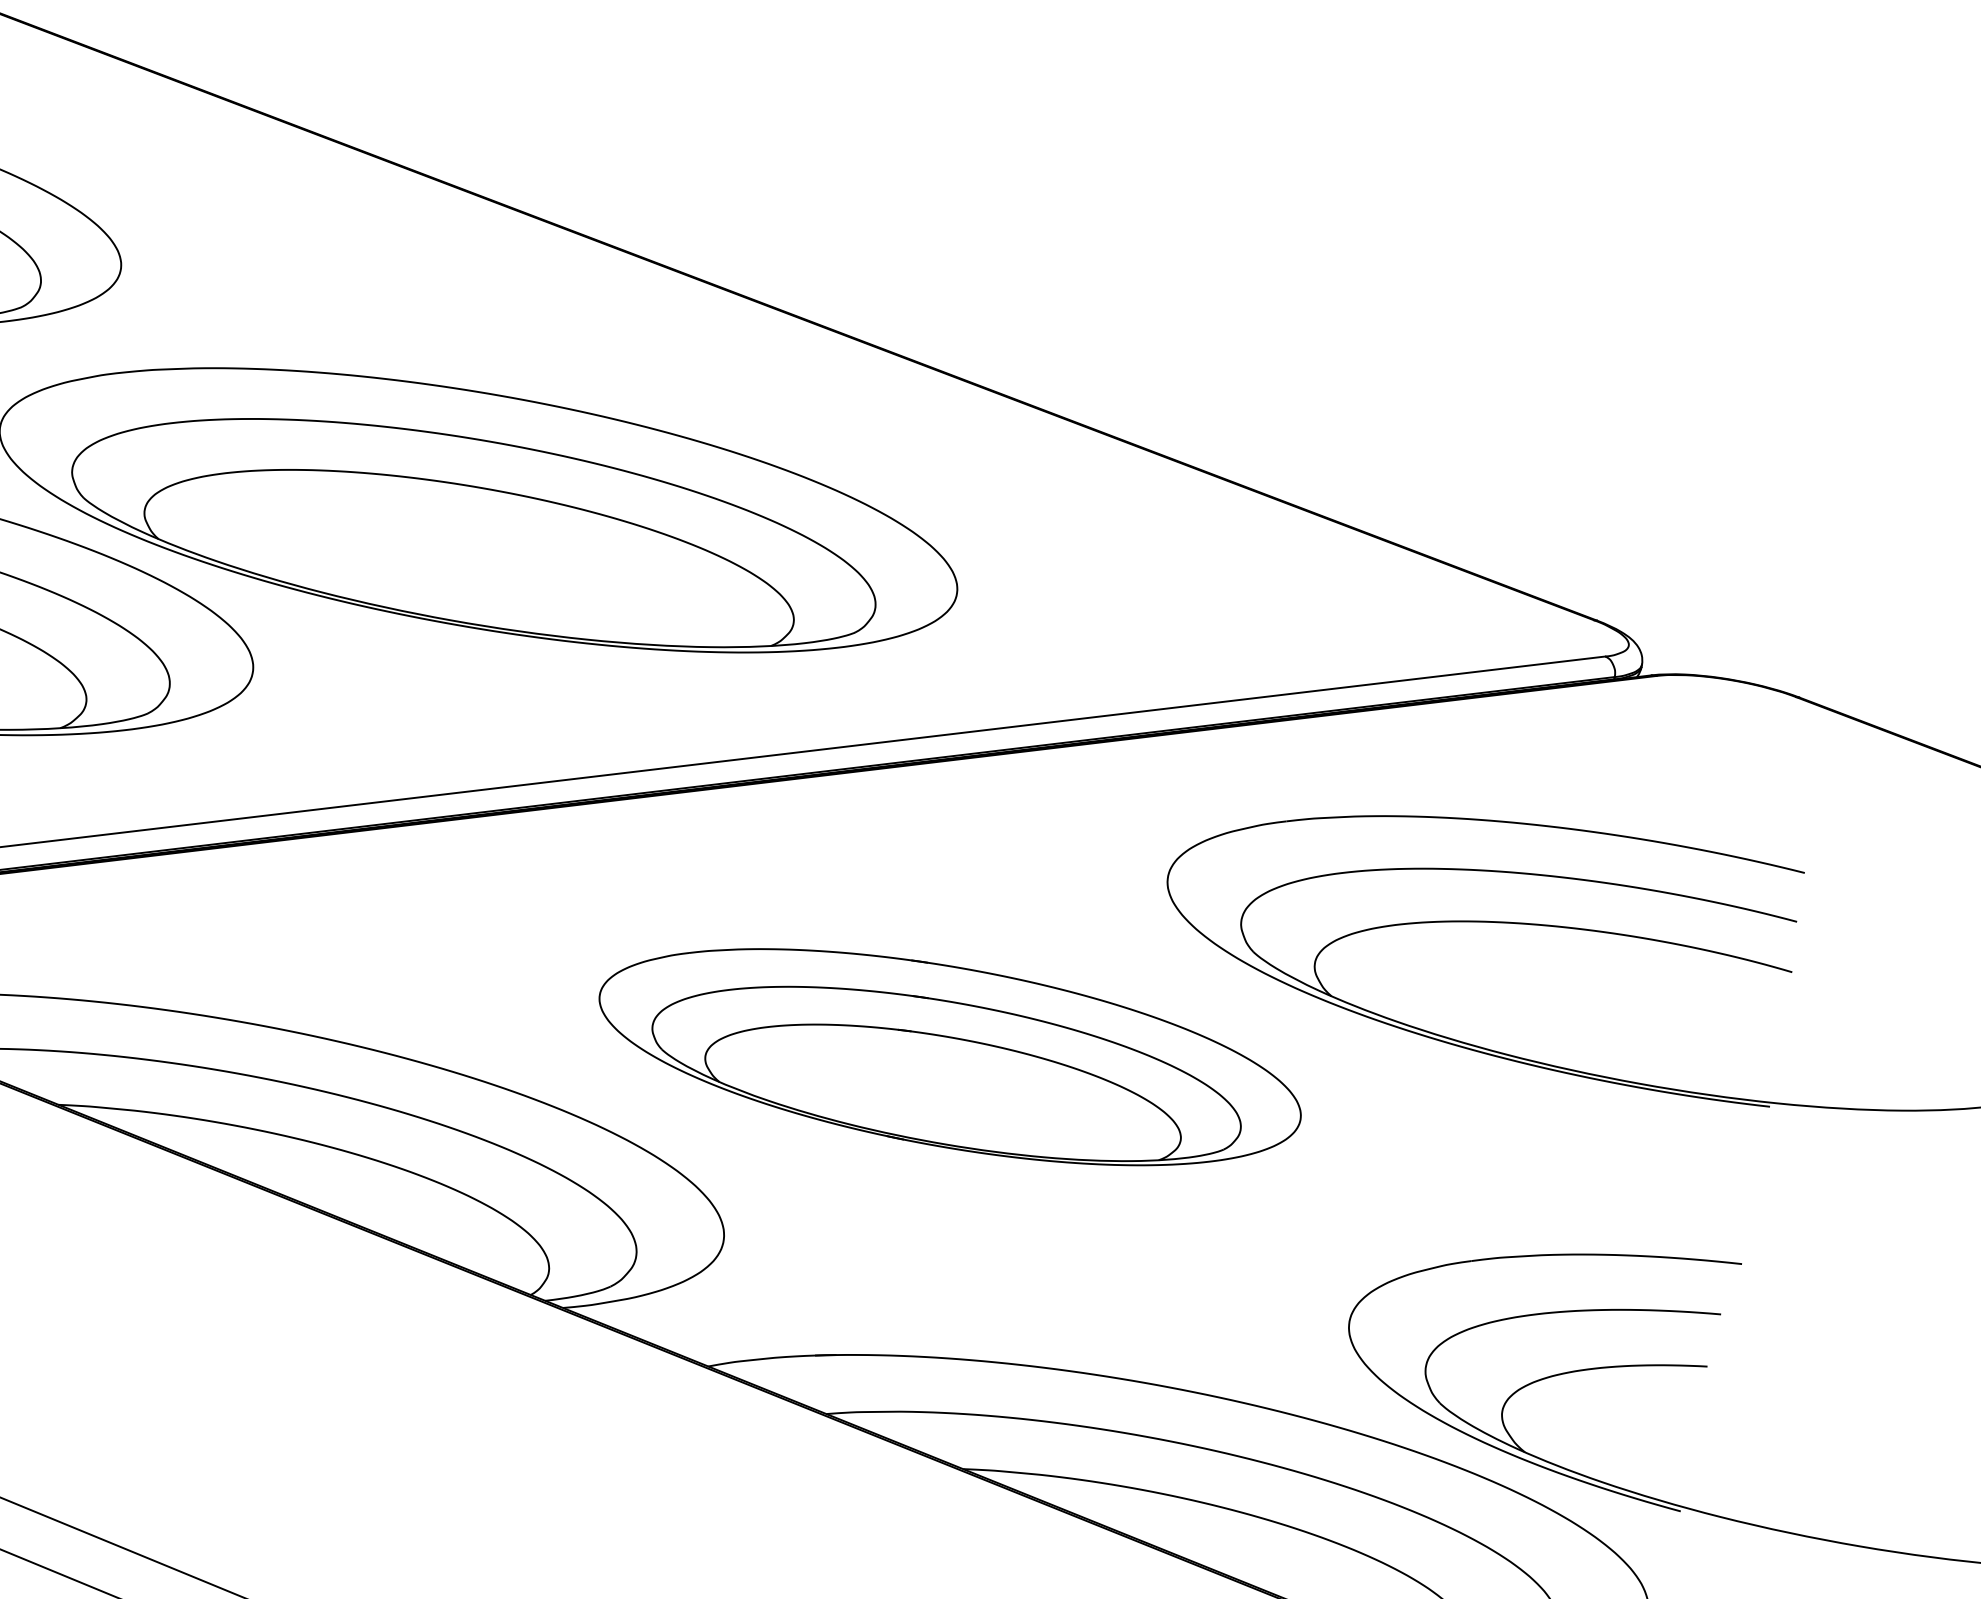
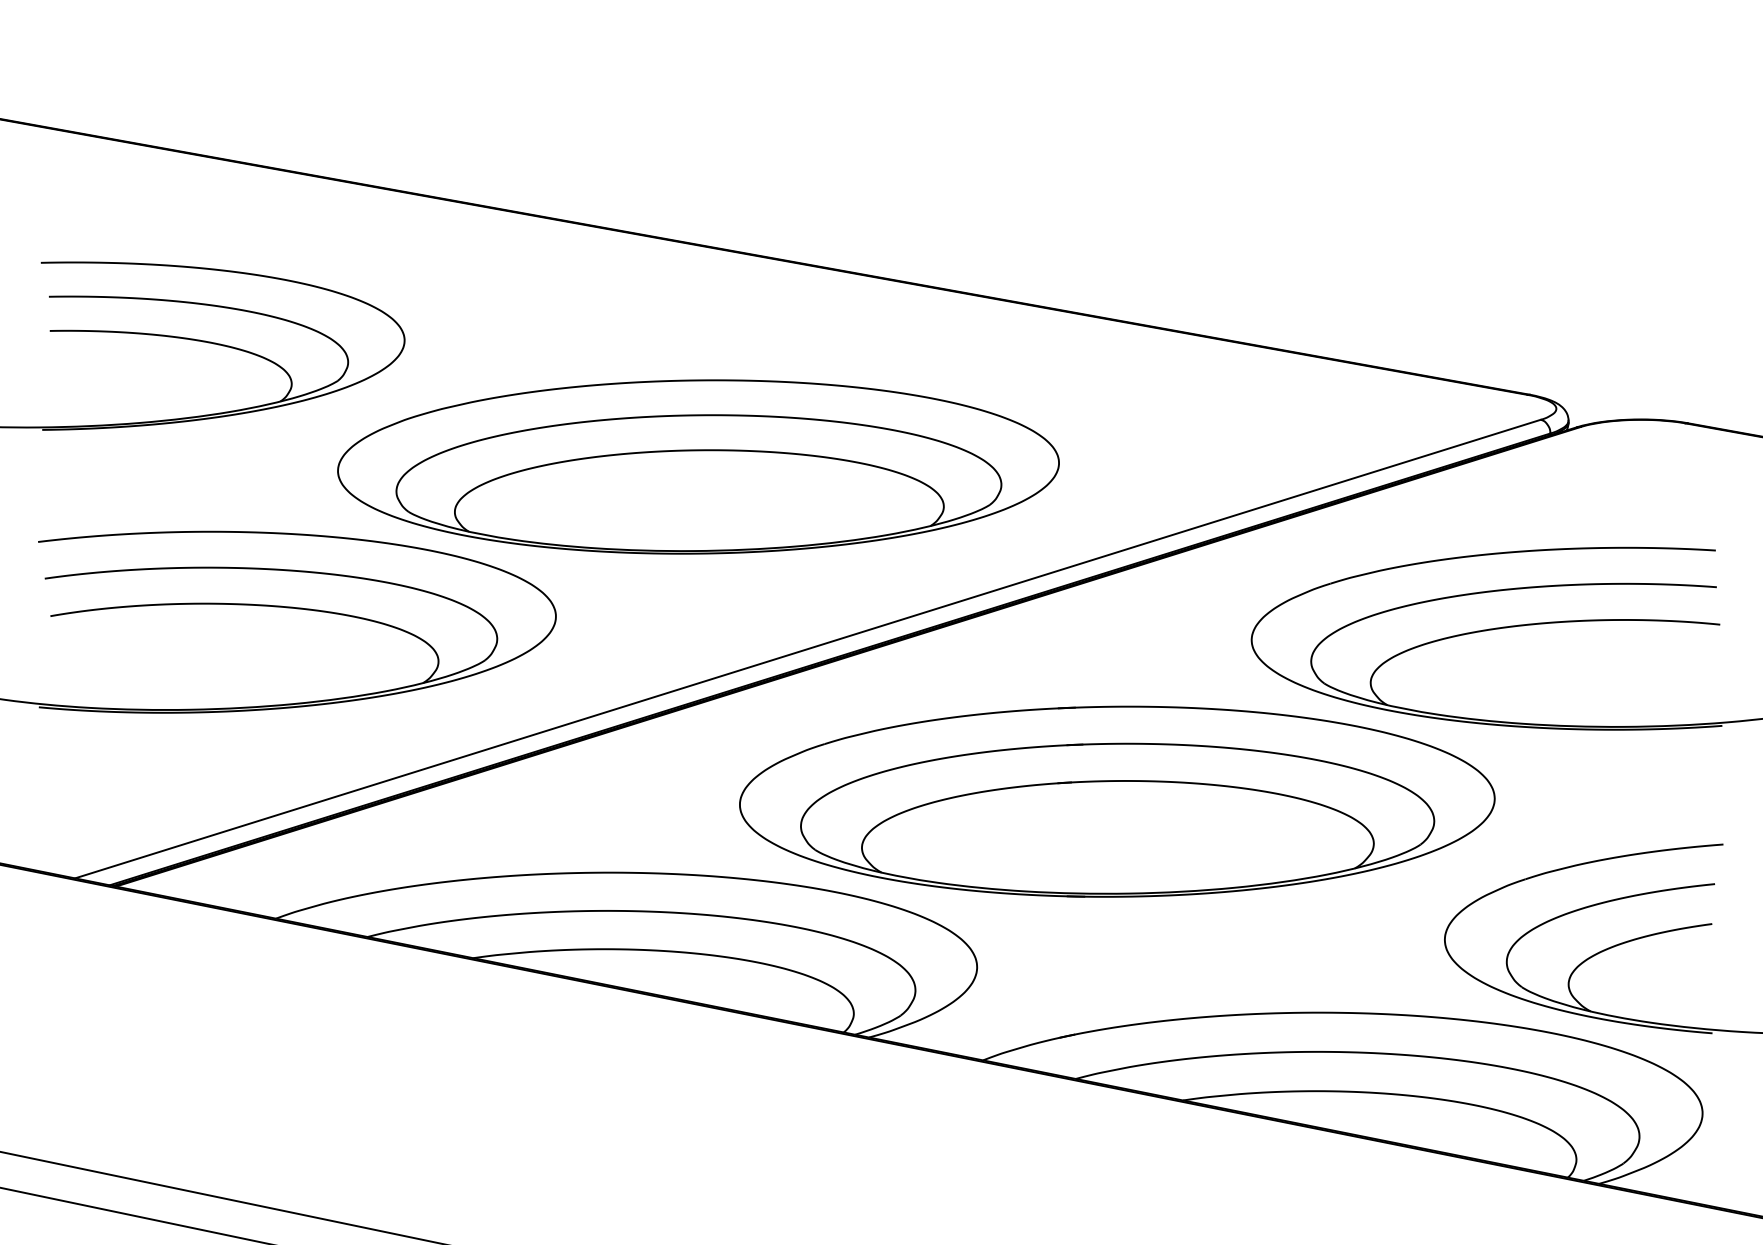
part: (950, 1057) -> (1117, 801), size x1.43

